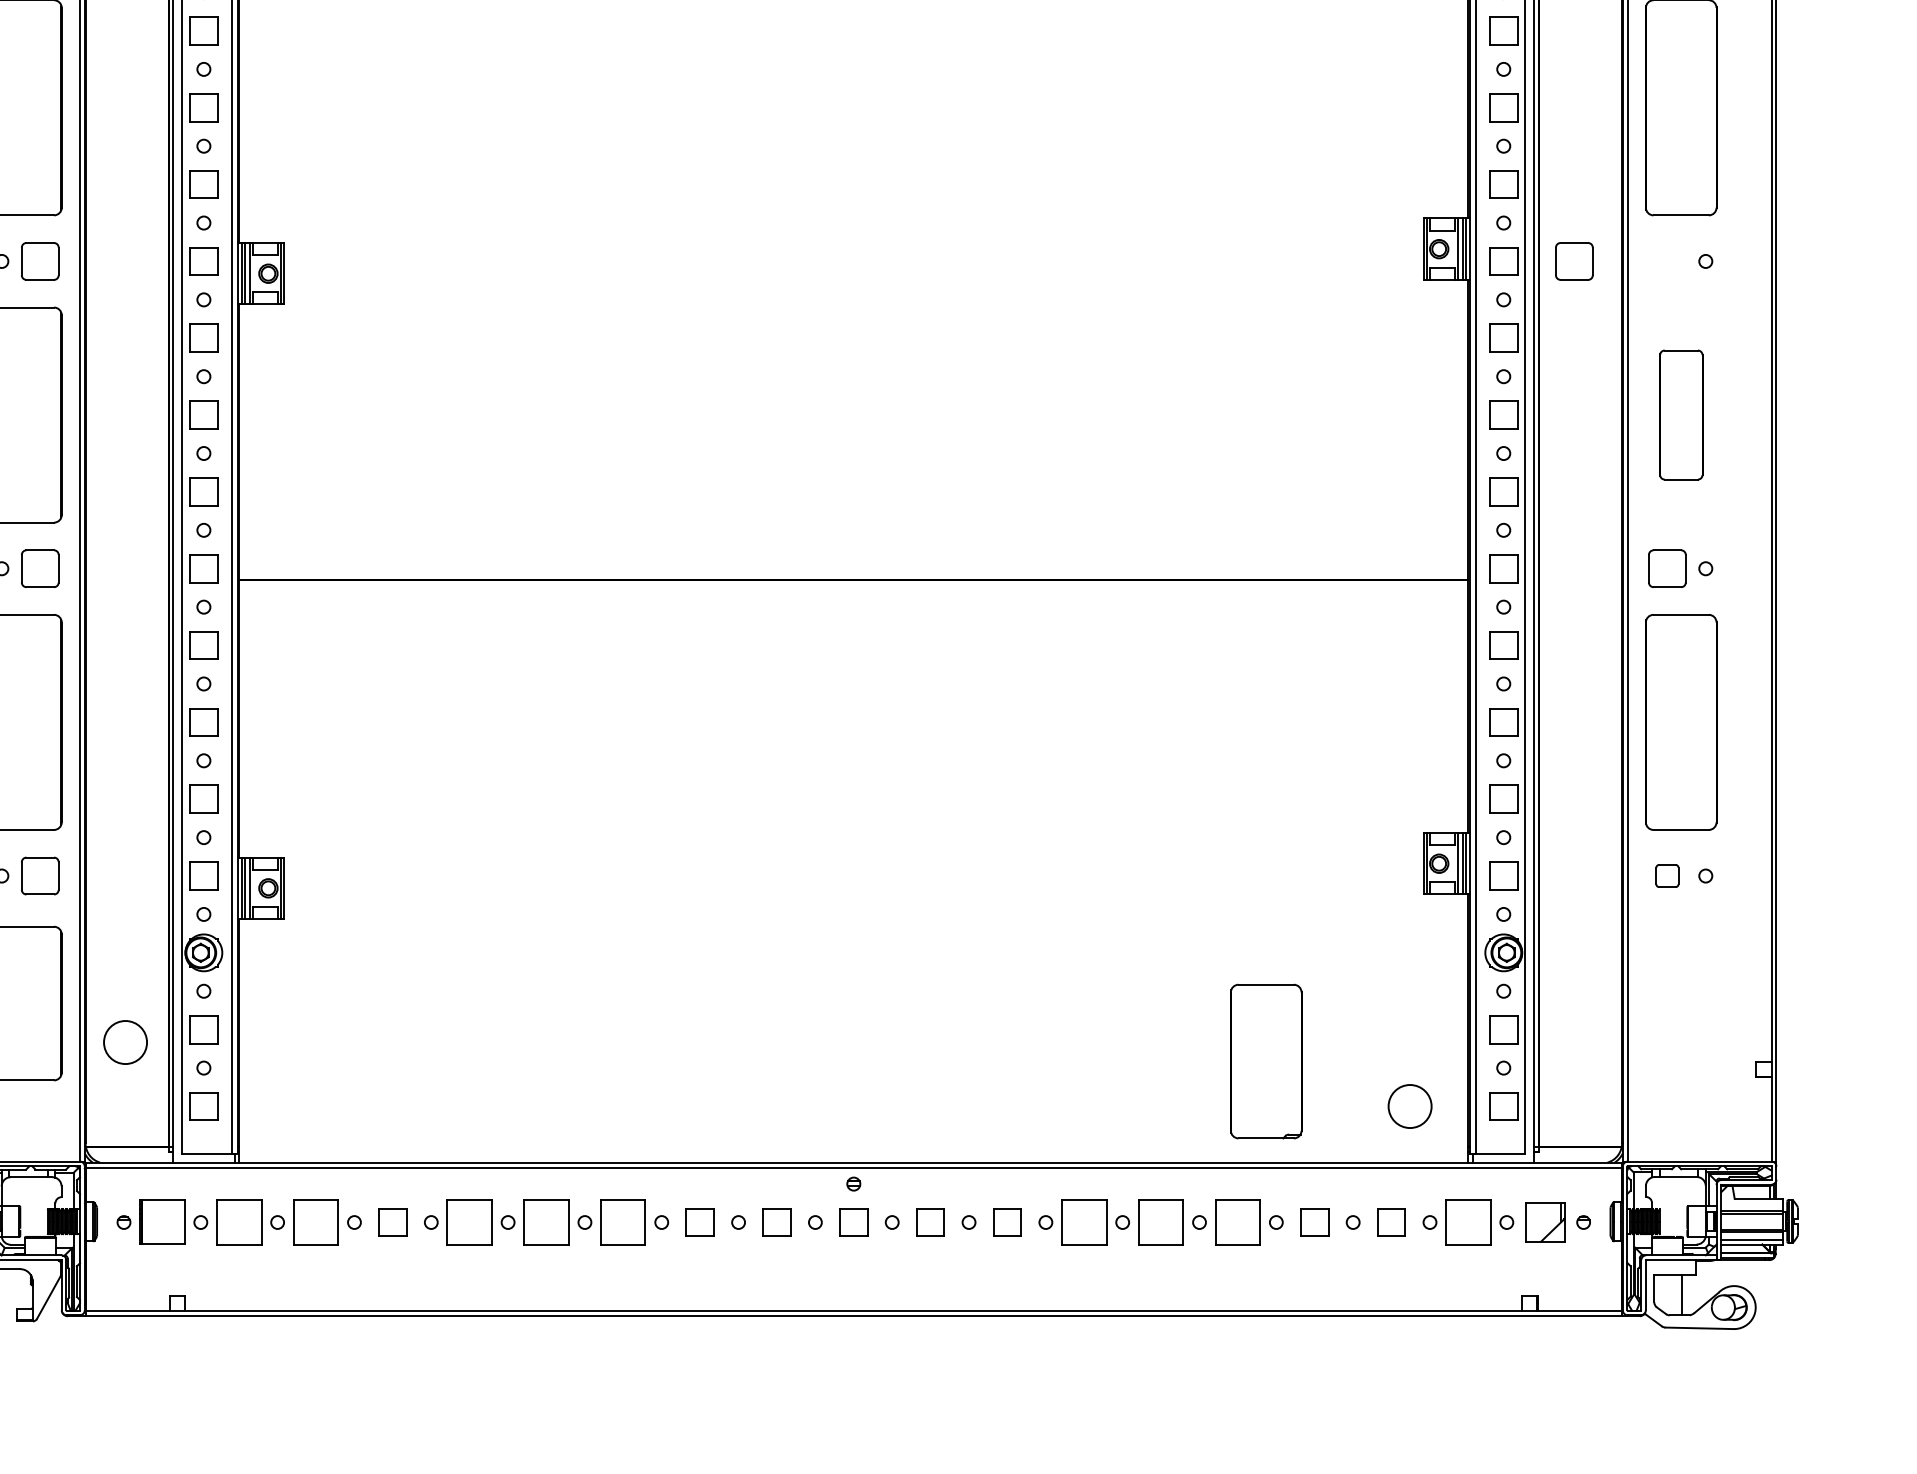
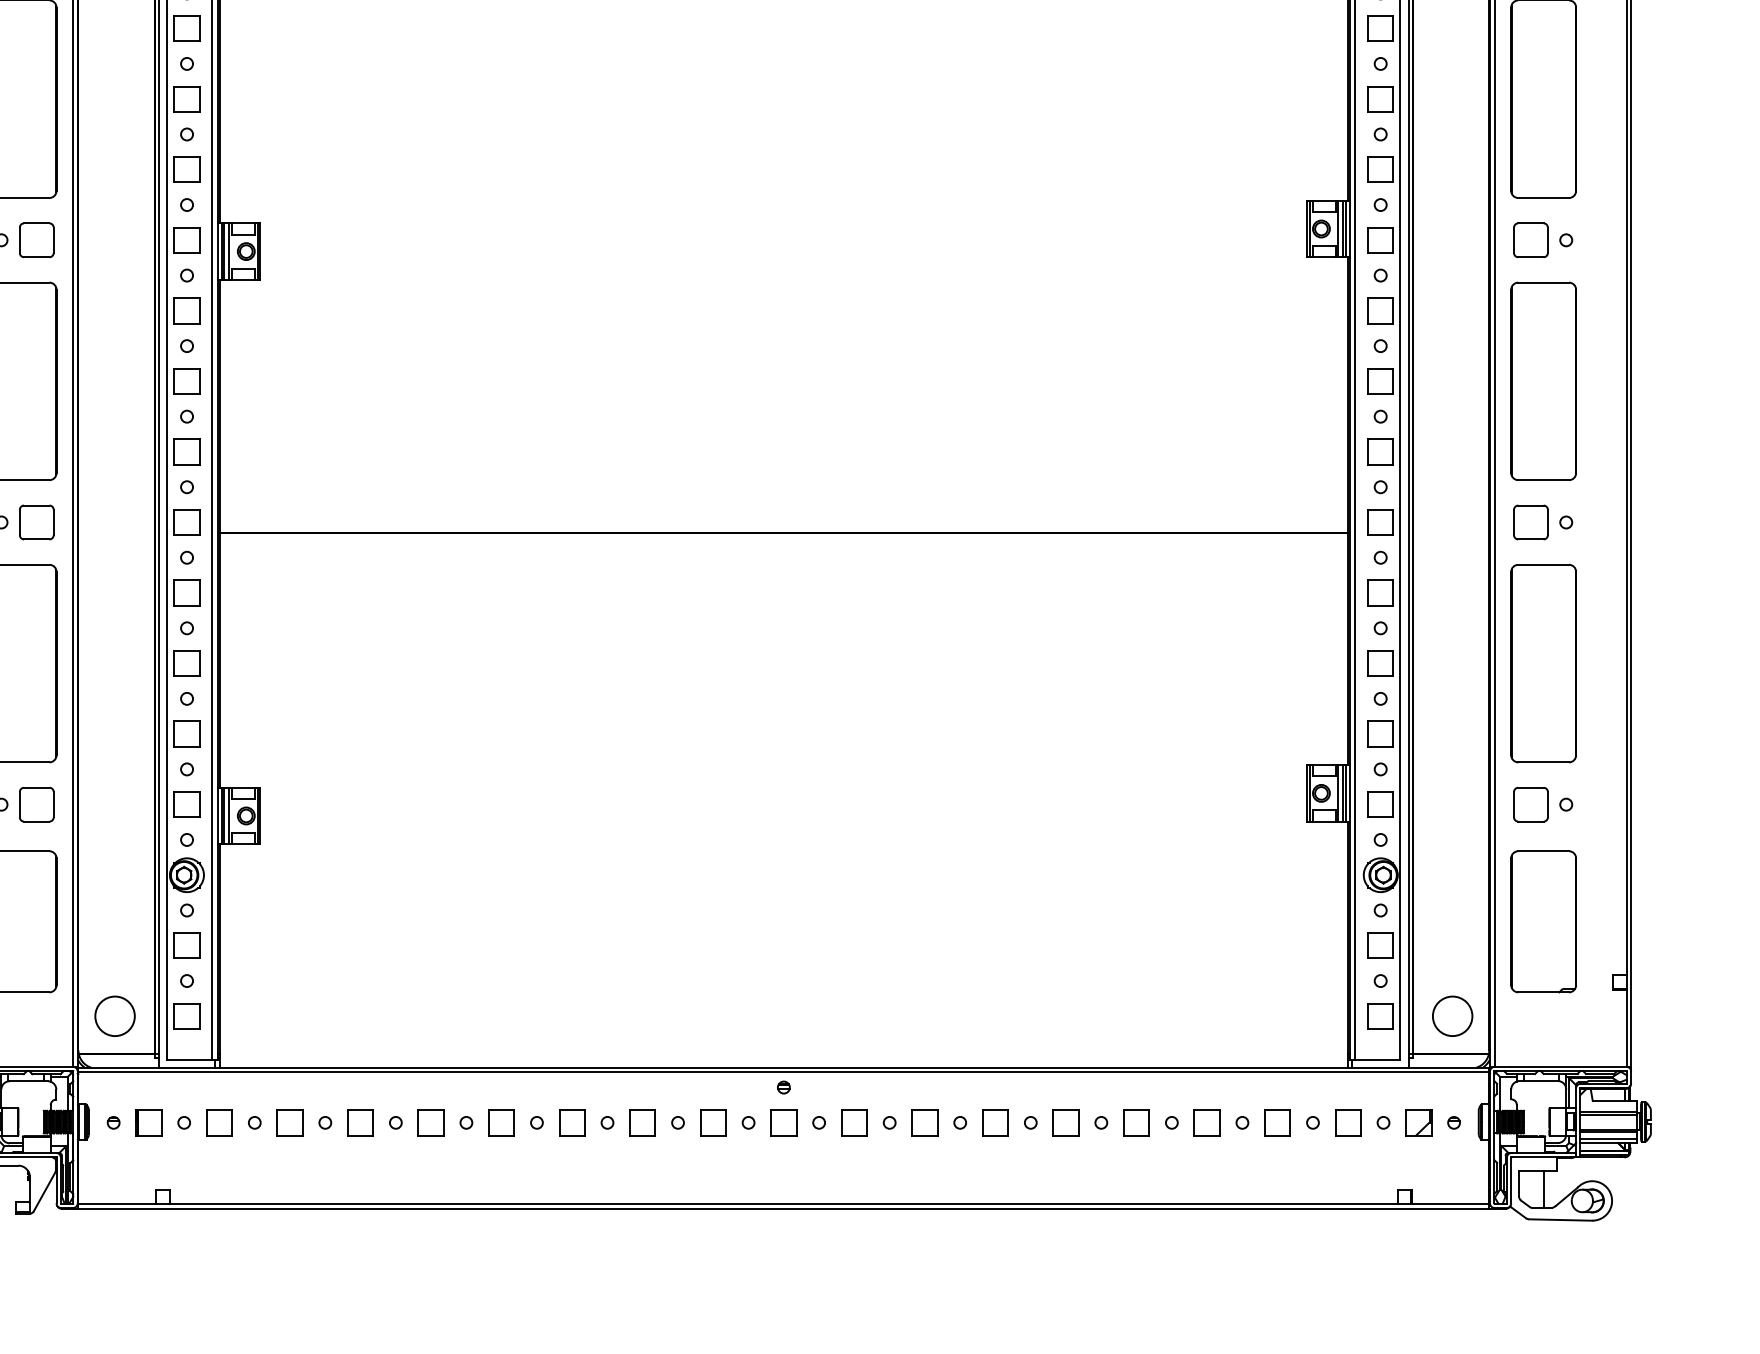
part: (1574, 261) -> (1531, 240), moved
part: (1681, 414) -> (1543, 380), size x1.67
part: (1667, 875) -> (1531, 804), size x1.67
circle: (125, 1042) -> (115, 1016), moved
part: (1266, 1061) -> (1543, 921), moved
circle: (1409, 1106) -> (1452, 1016), moved
part: (162, 1222) -> (149, 1122), size x0.62
part: (238, 1222) -> (218, 1122), size x0.62
part: (315, 1222) -> (289, 1122), size x0.62
part: (469, 1222) -> (430, 1122), size x0.62
part: (546, 1222) -> (501, 1122), size x0.62
part: (623, 1222) -> (572, 1122), size x0.62
part: (1083, 1222) -> (994, 1122), size x0.62
part: (1160, 1222) -> (1065, 1122), size x0.62
part: (1237, 1222) -> (1136, 1122), size x0.62
part: (1468, 1222) -> (1348, 1122), size x0.62
part: (1545, 1222) -> (1419, 1122), size x0.71

